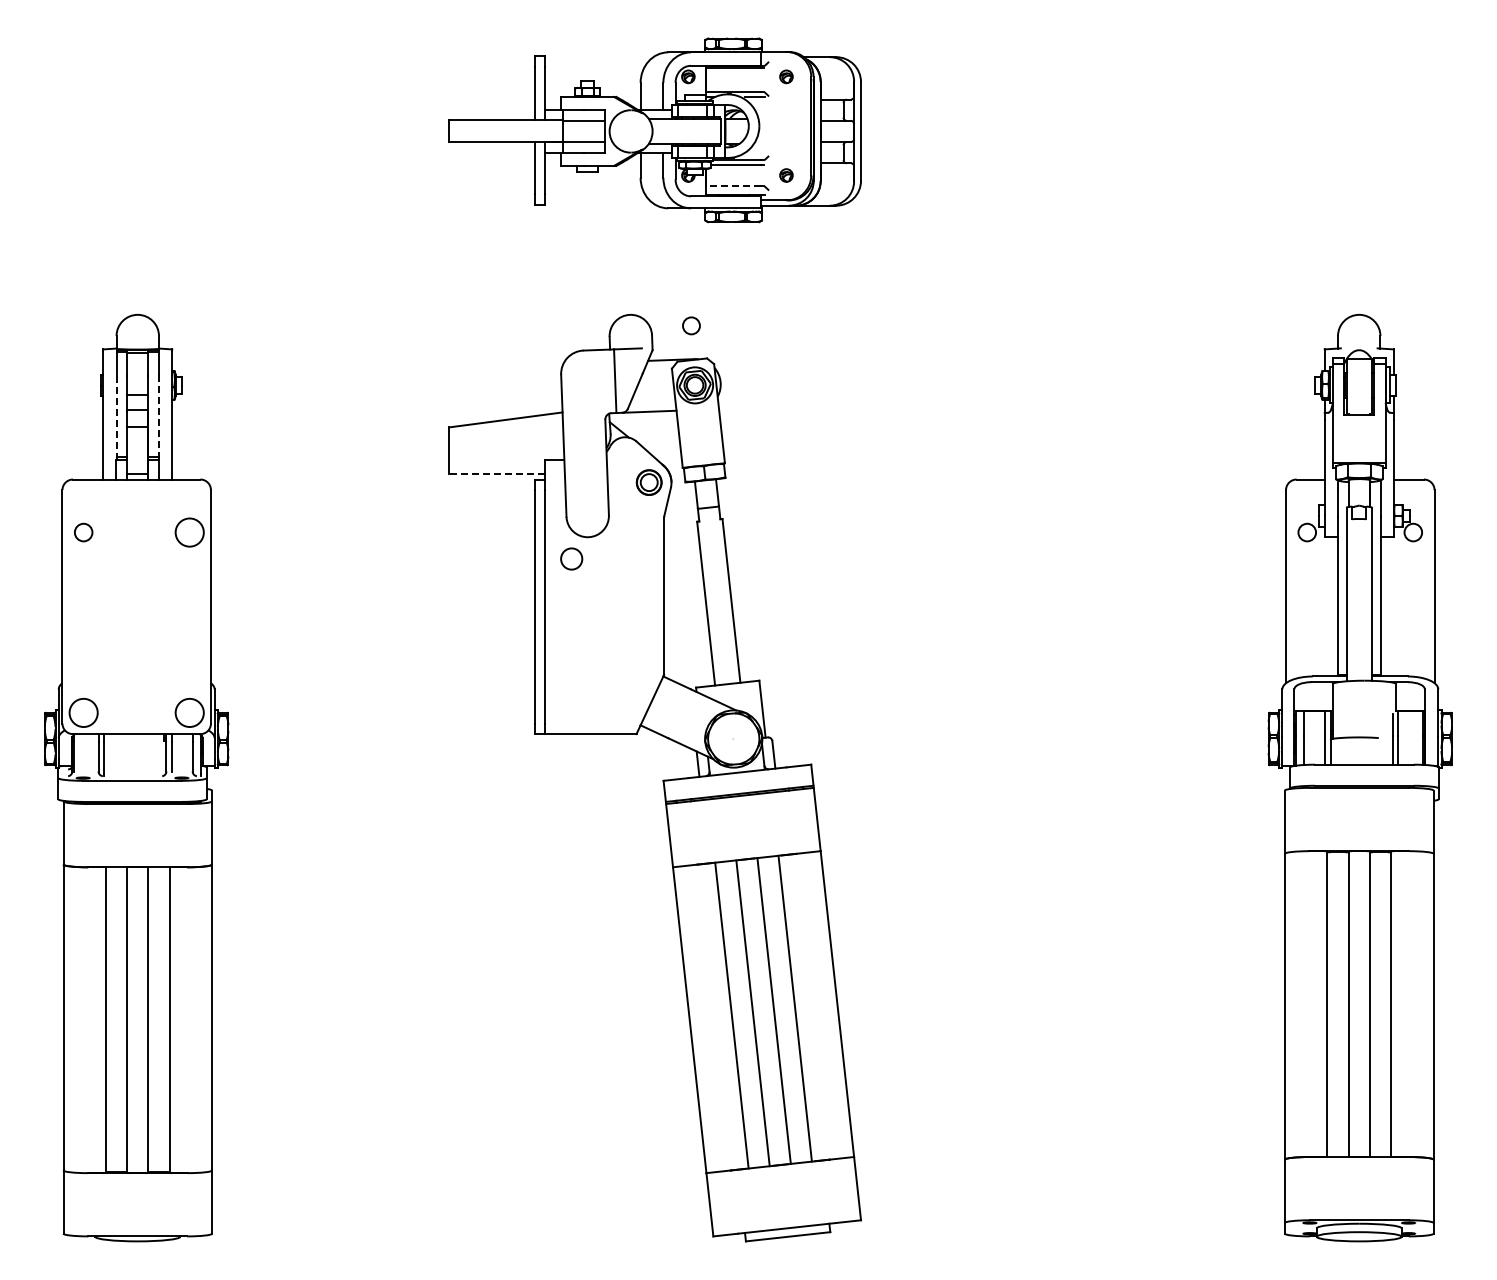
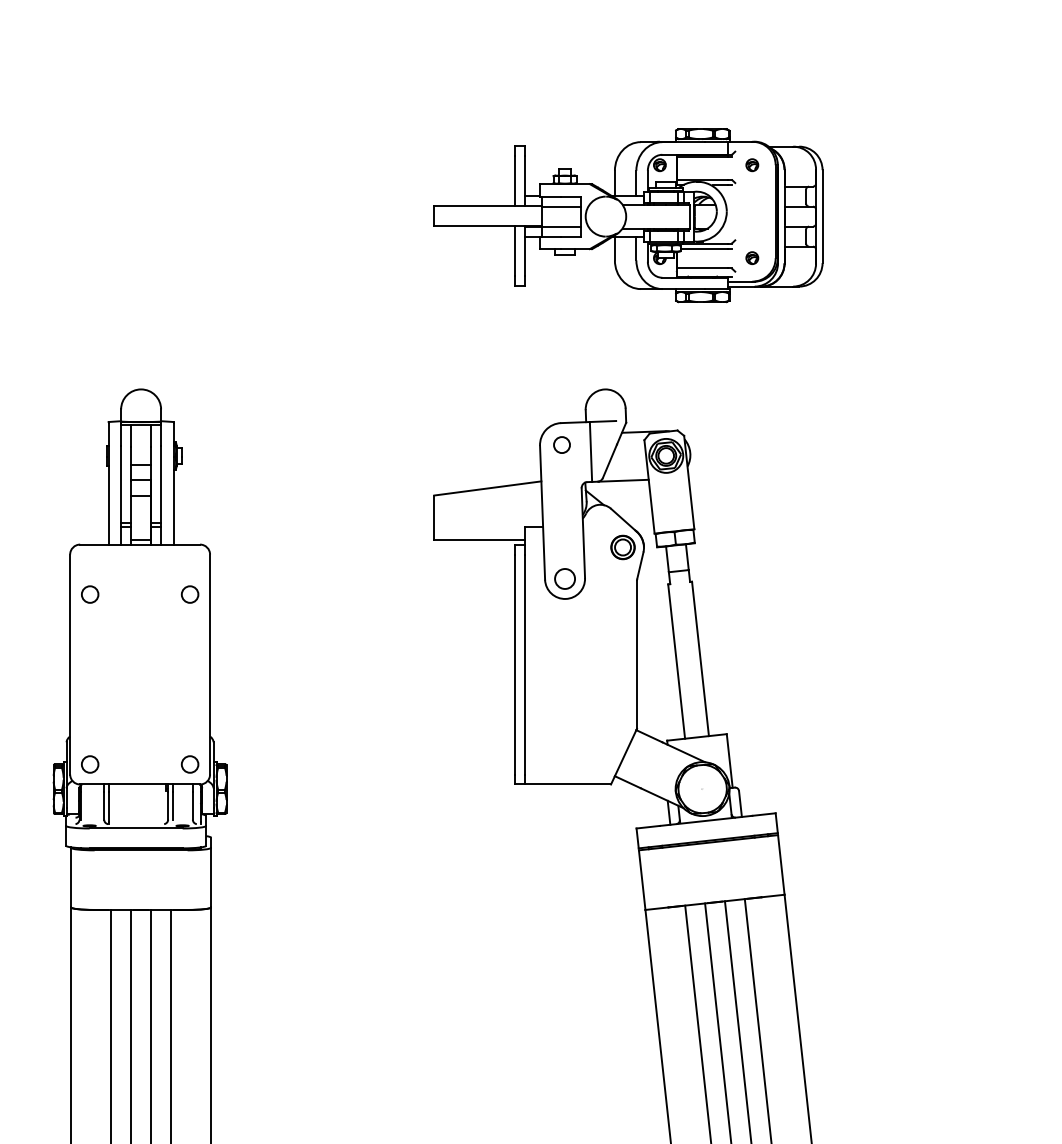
line: (733, 186) -> (702, 268), dashed -> solid
circle: (691, 325) -> (562, 444), moved
line: (116, 417) -> (121, 486), dashed -> solid
line: (158, 417) -> (160, 486), dashed -> solid
line: (496, 474) -> (479, 539), dashed -> solid
circle: (189, 532) -> (189, 594), size x0.62
circle: (571, 558) -> (564, 578), moved
circle: (83, 712) -> (89, 764), size x0.62
circle: (189, 712) -> (189, 764), size x0.62

